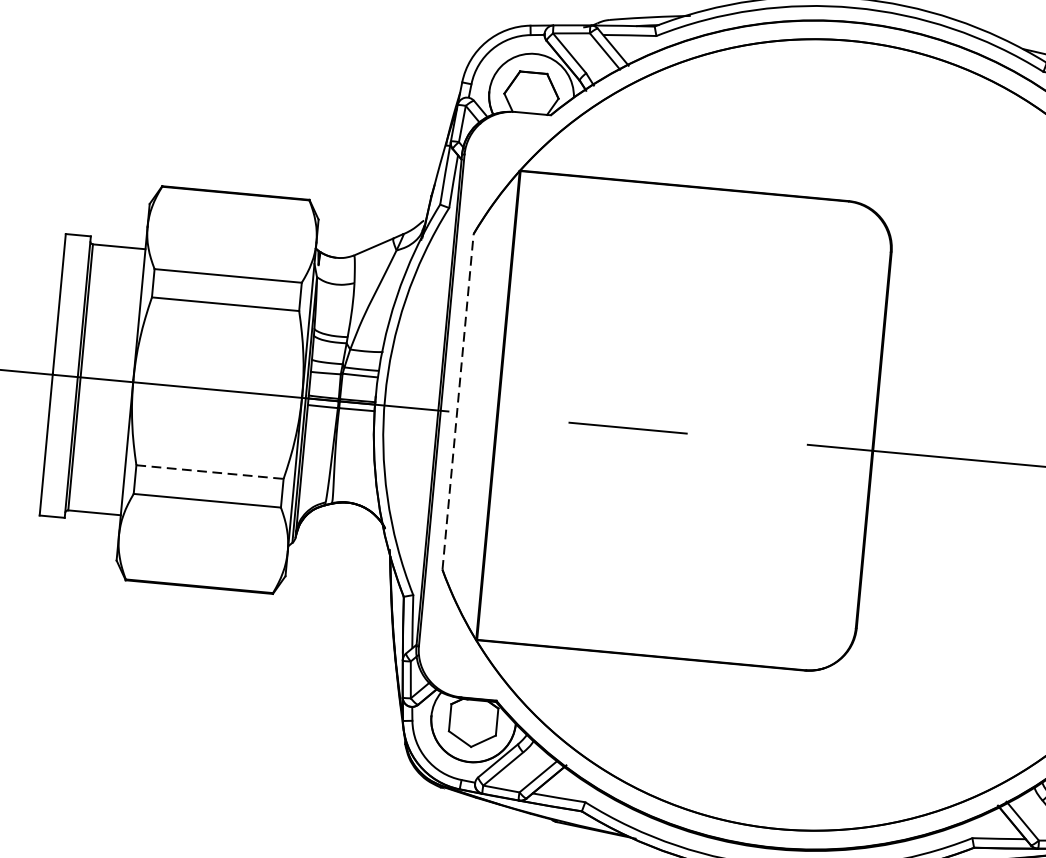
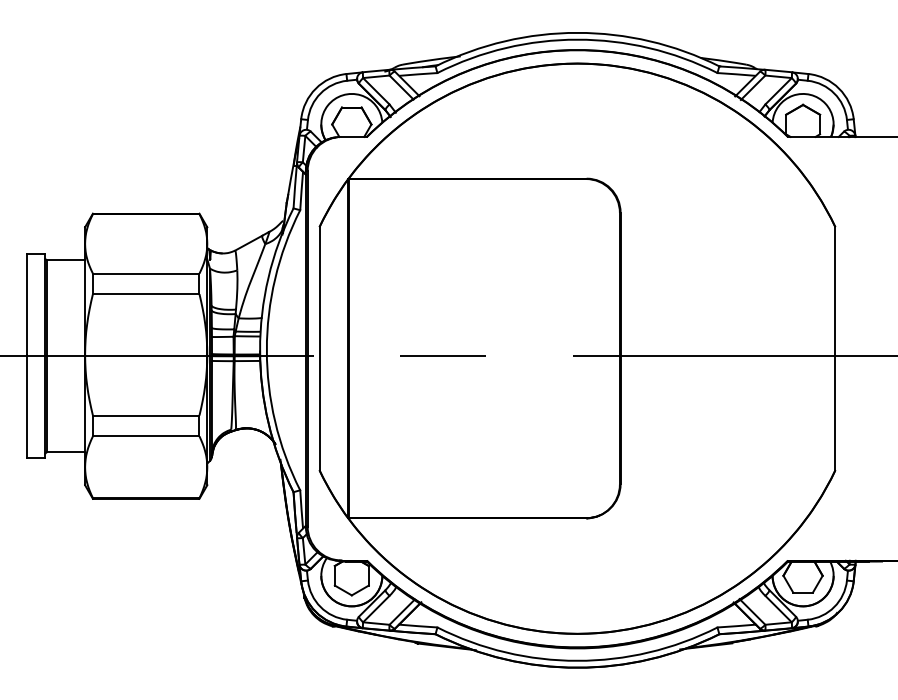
line: (458, 401) -> (319, 348), dashed -> solid
line: (210, 472) -> (146, 415), dashed -> solid

